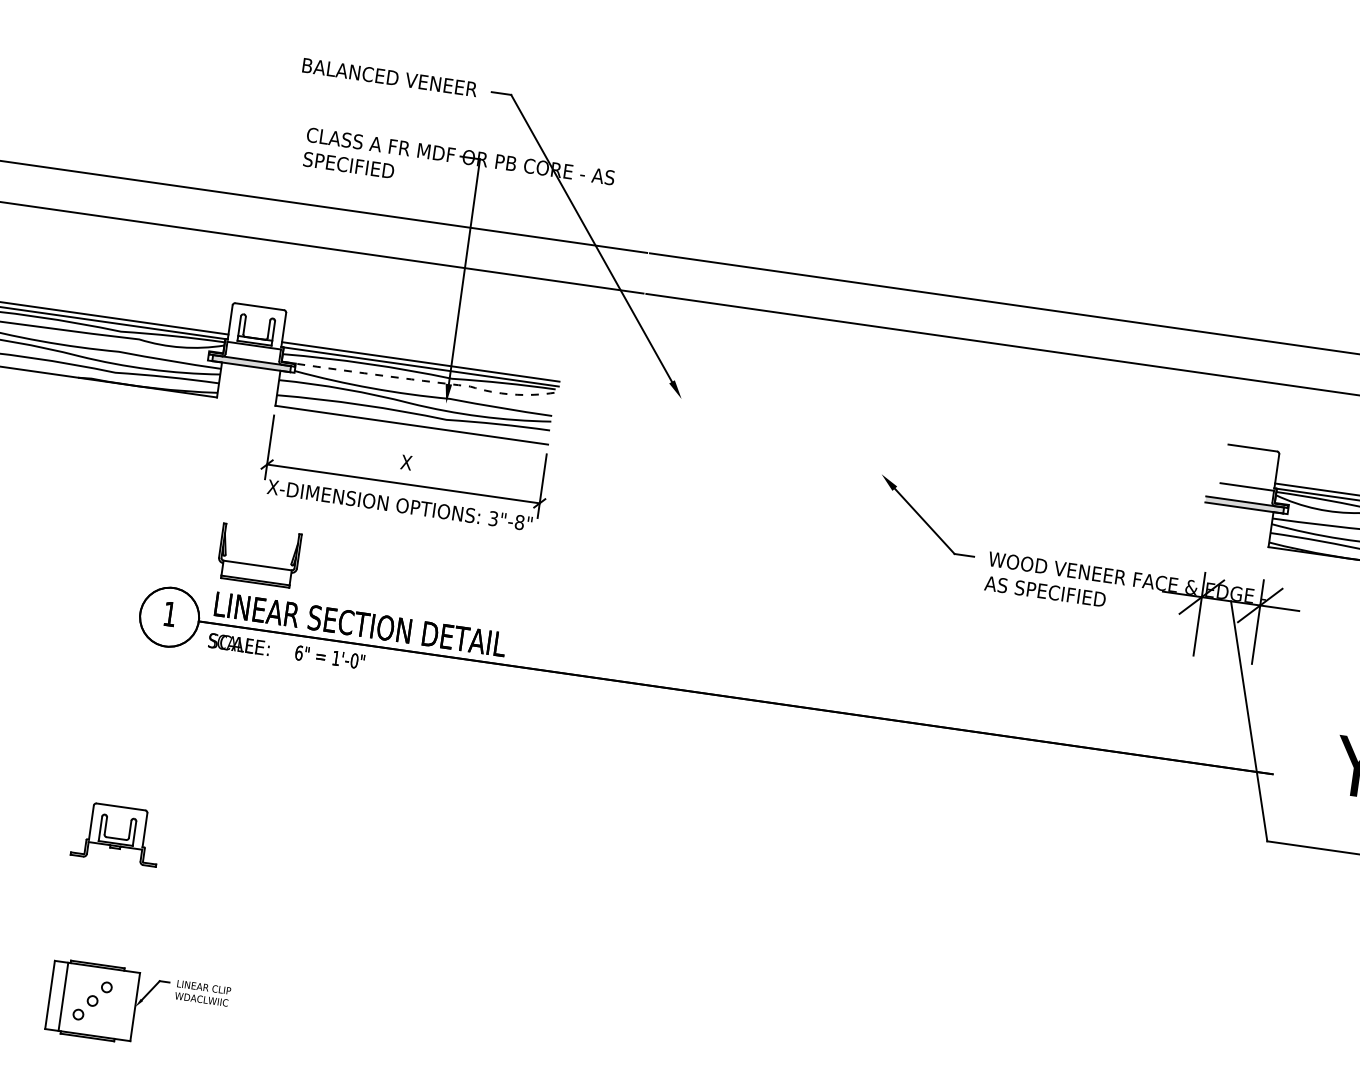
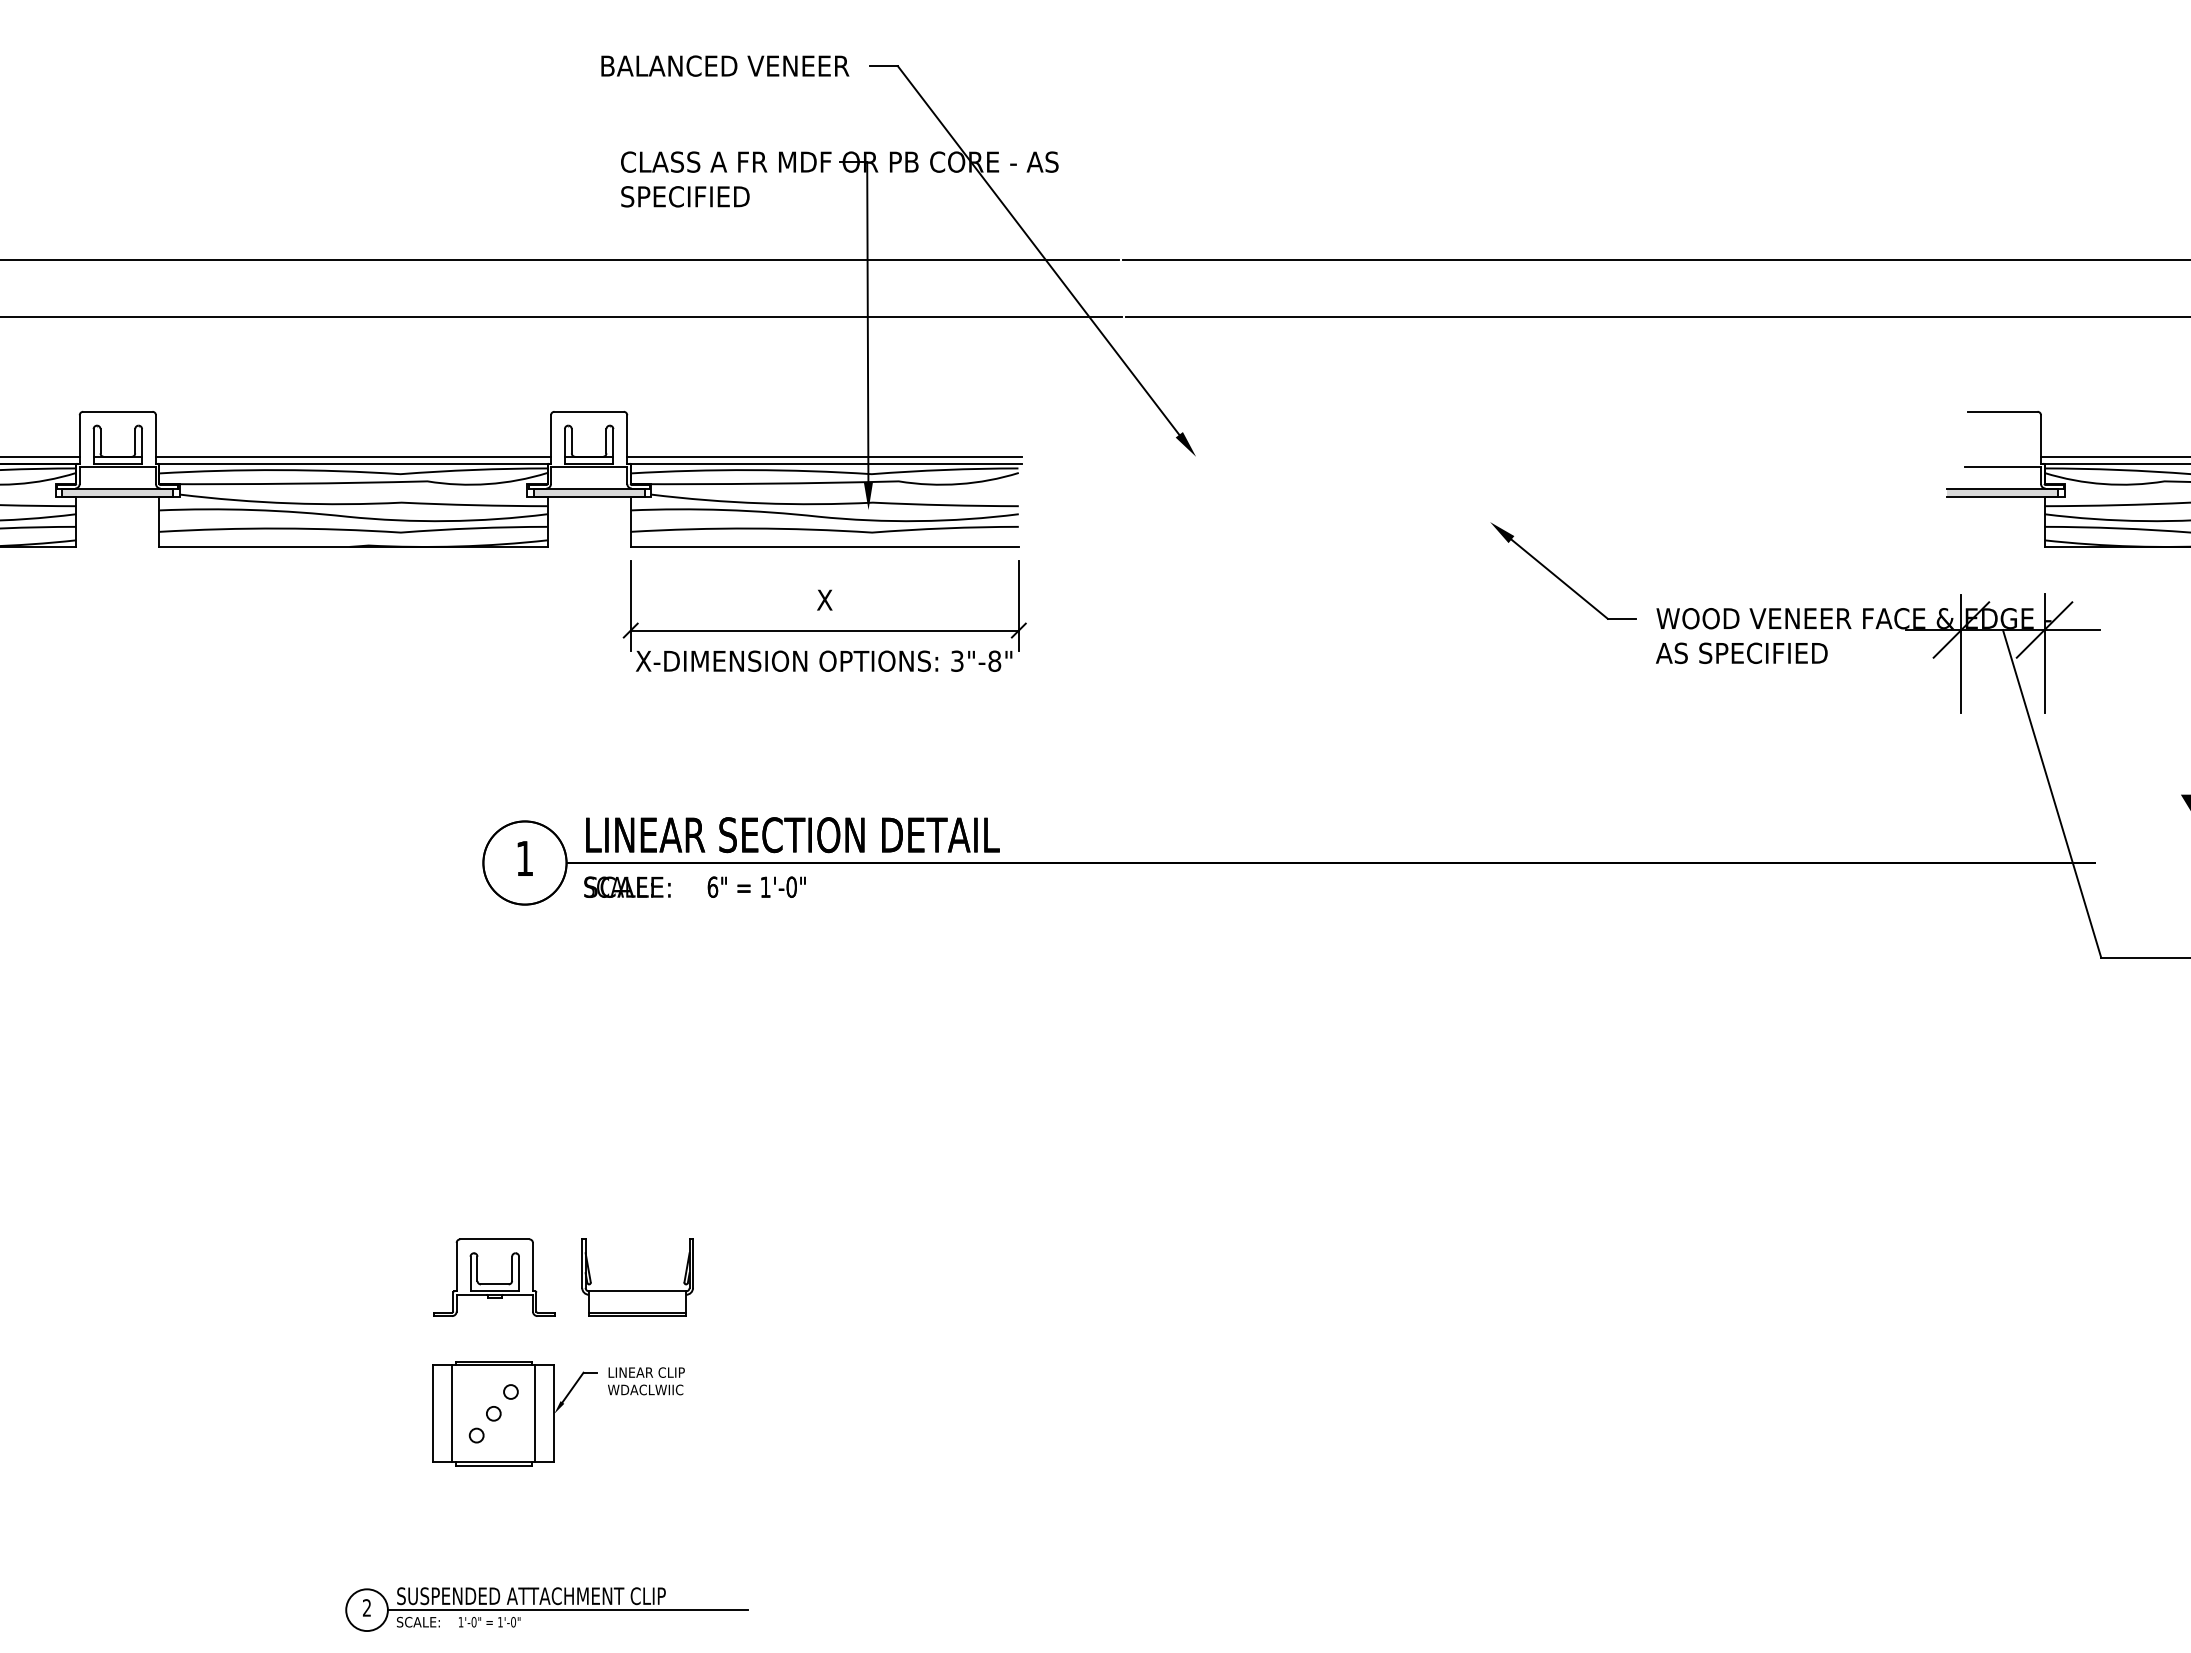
line: (422, 380) -> (831, 482), dashed -> solid
part: (257, 564) -> (637, 1290), moved
part: (116, 833) -> (494, 1277), moved
line: (121, 1004) -> (535, 1413), added

